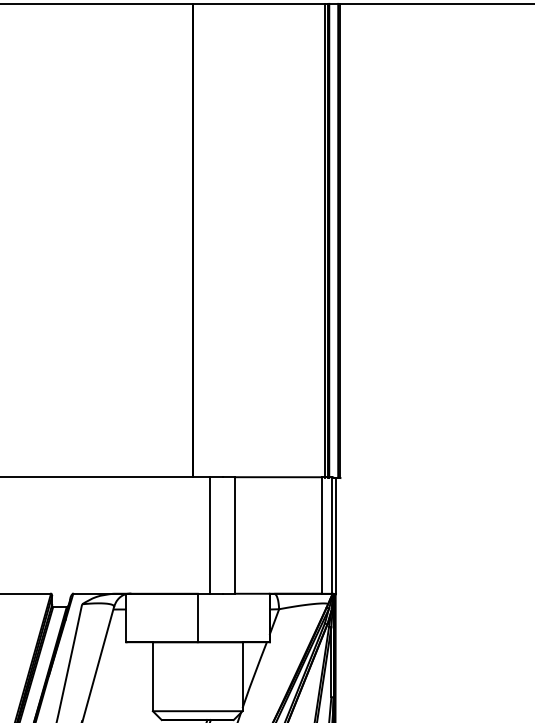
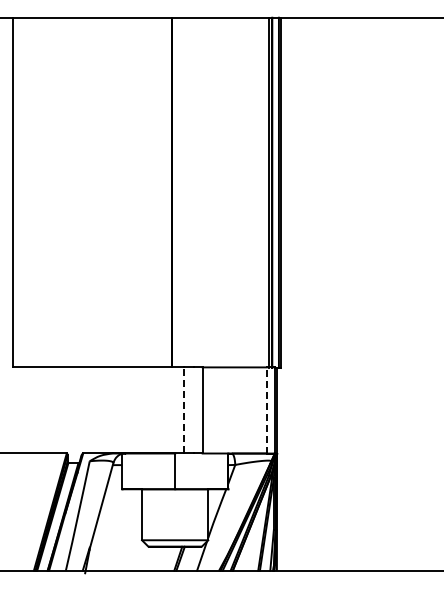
line: (209, 534) -> (183, 409), solid -> dashed
line: (321, 534) -> (266, 409), solid -> dashed

